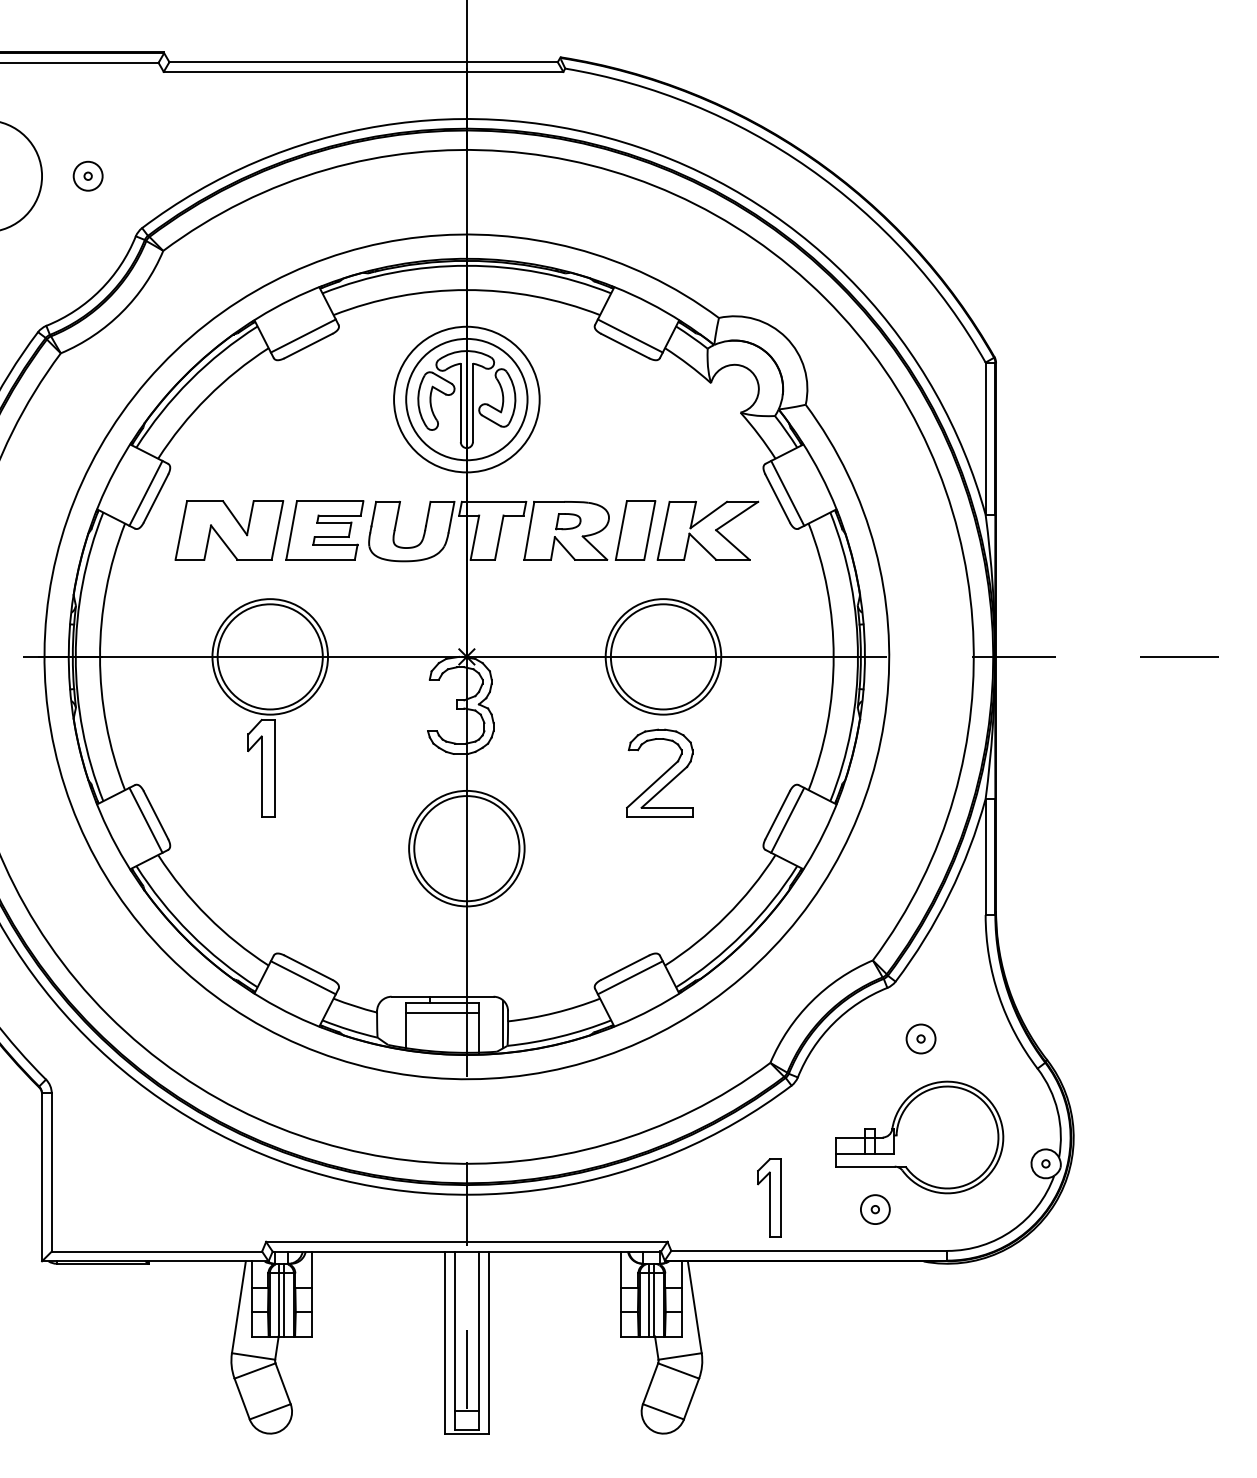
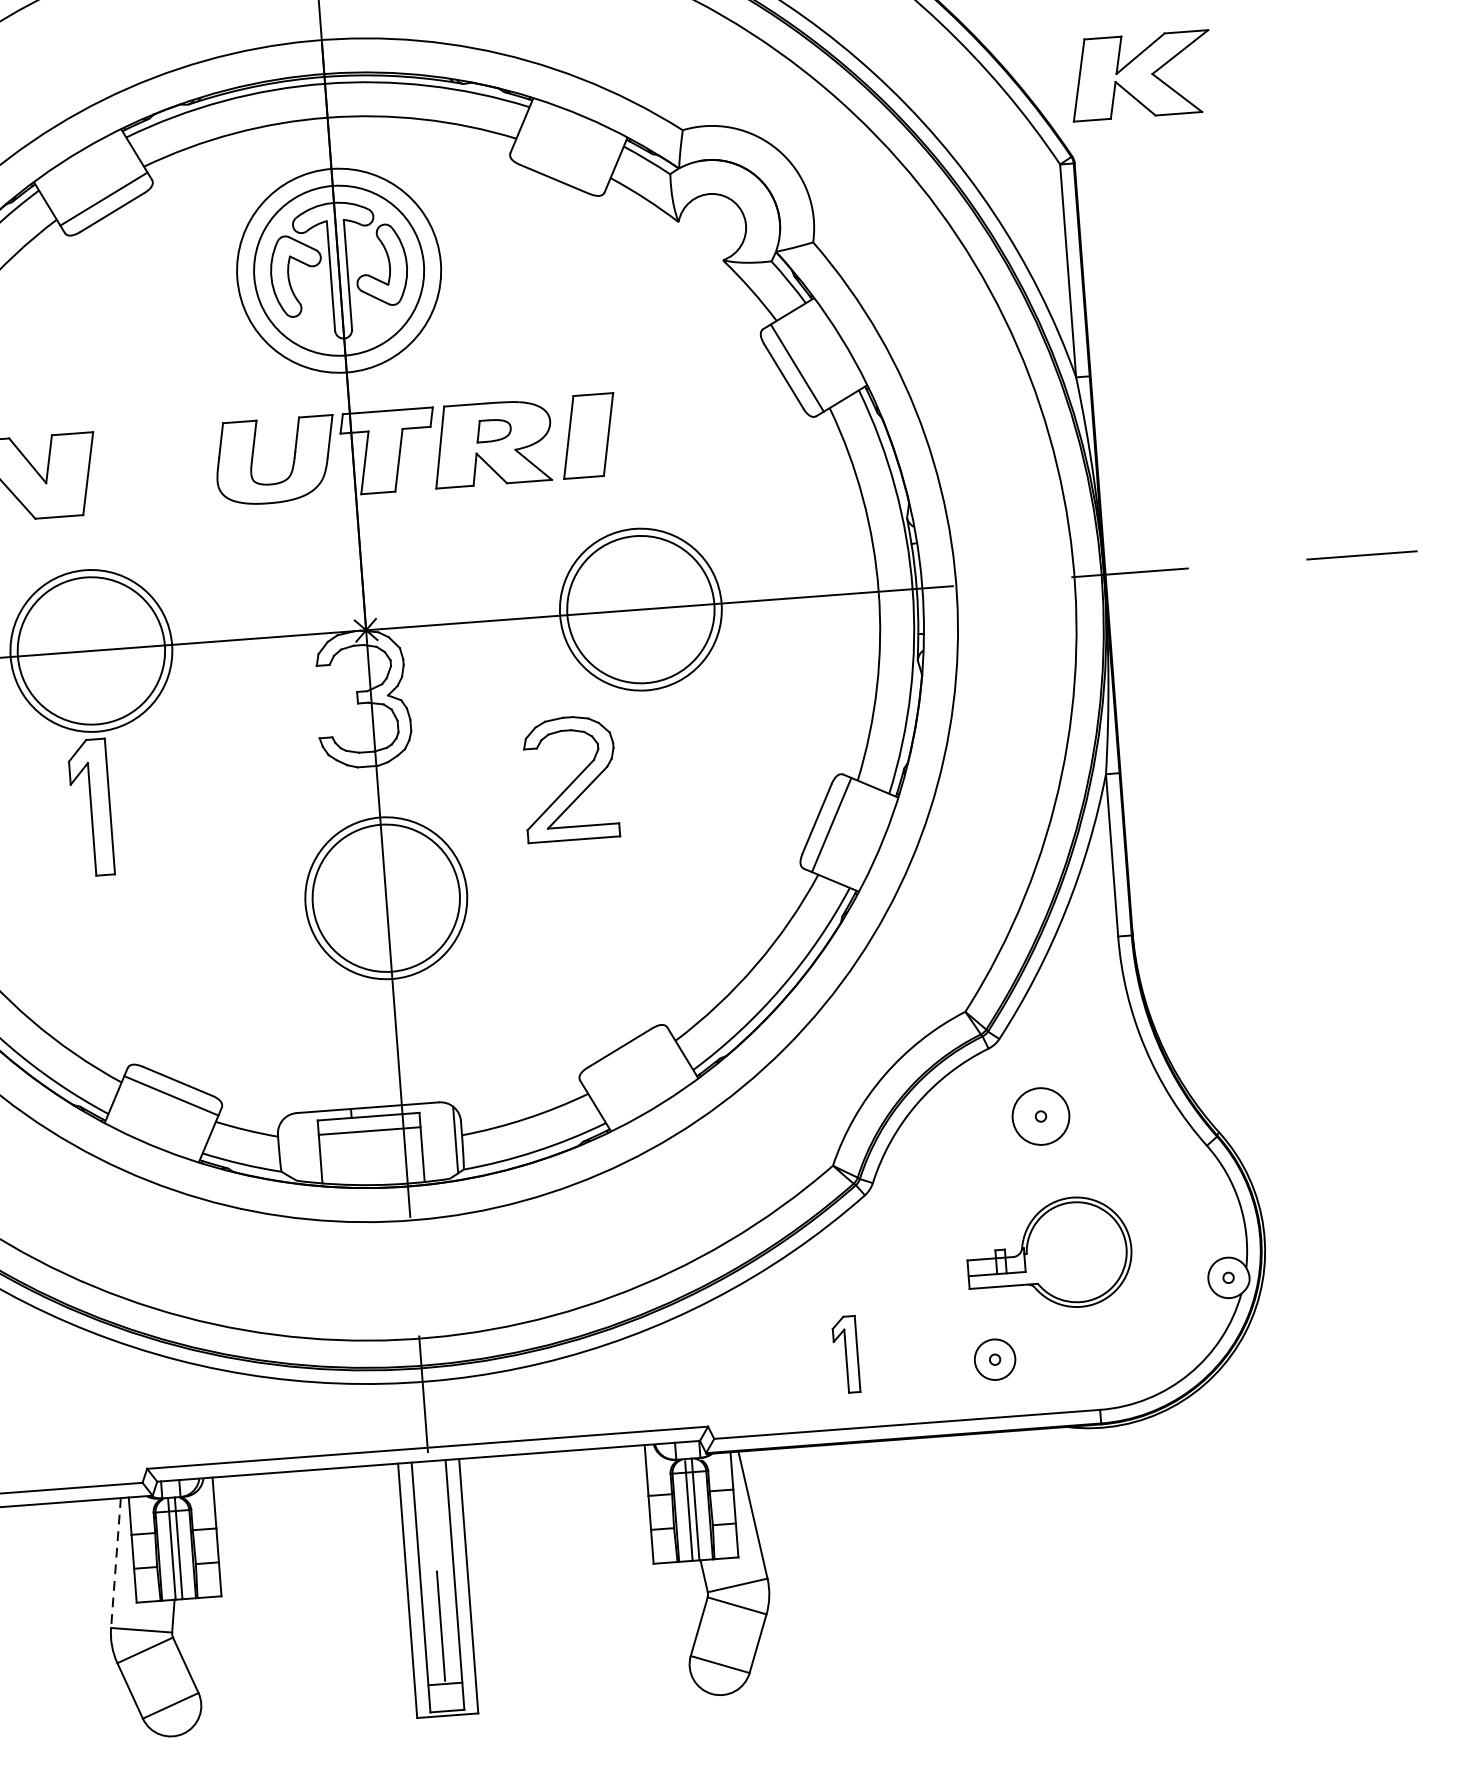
line: (629, 335) -> (559, 164), removed
part: (324, 530) -> (153, 468), removed
part: (707, 530) -> (1140, 75), moved
part: (659, 772) -> (569, 777), moved
line: (629, 977) -> (627, 1061), removed
circle: (920, 1038) -> (1040, 1115), size x1.4
part: (919, 1137) -> (1049, 1254), size x0.7
part: (769, 1197) -> (845, 1353), size x0.7
line: (238, 1307) -> (115, 1563), solid -> dashed

